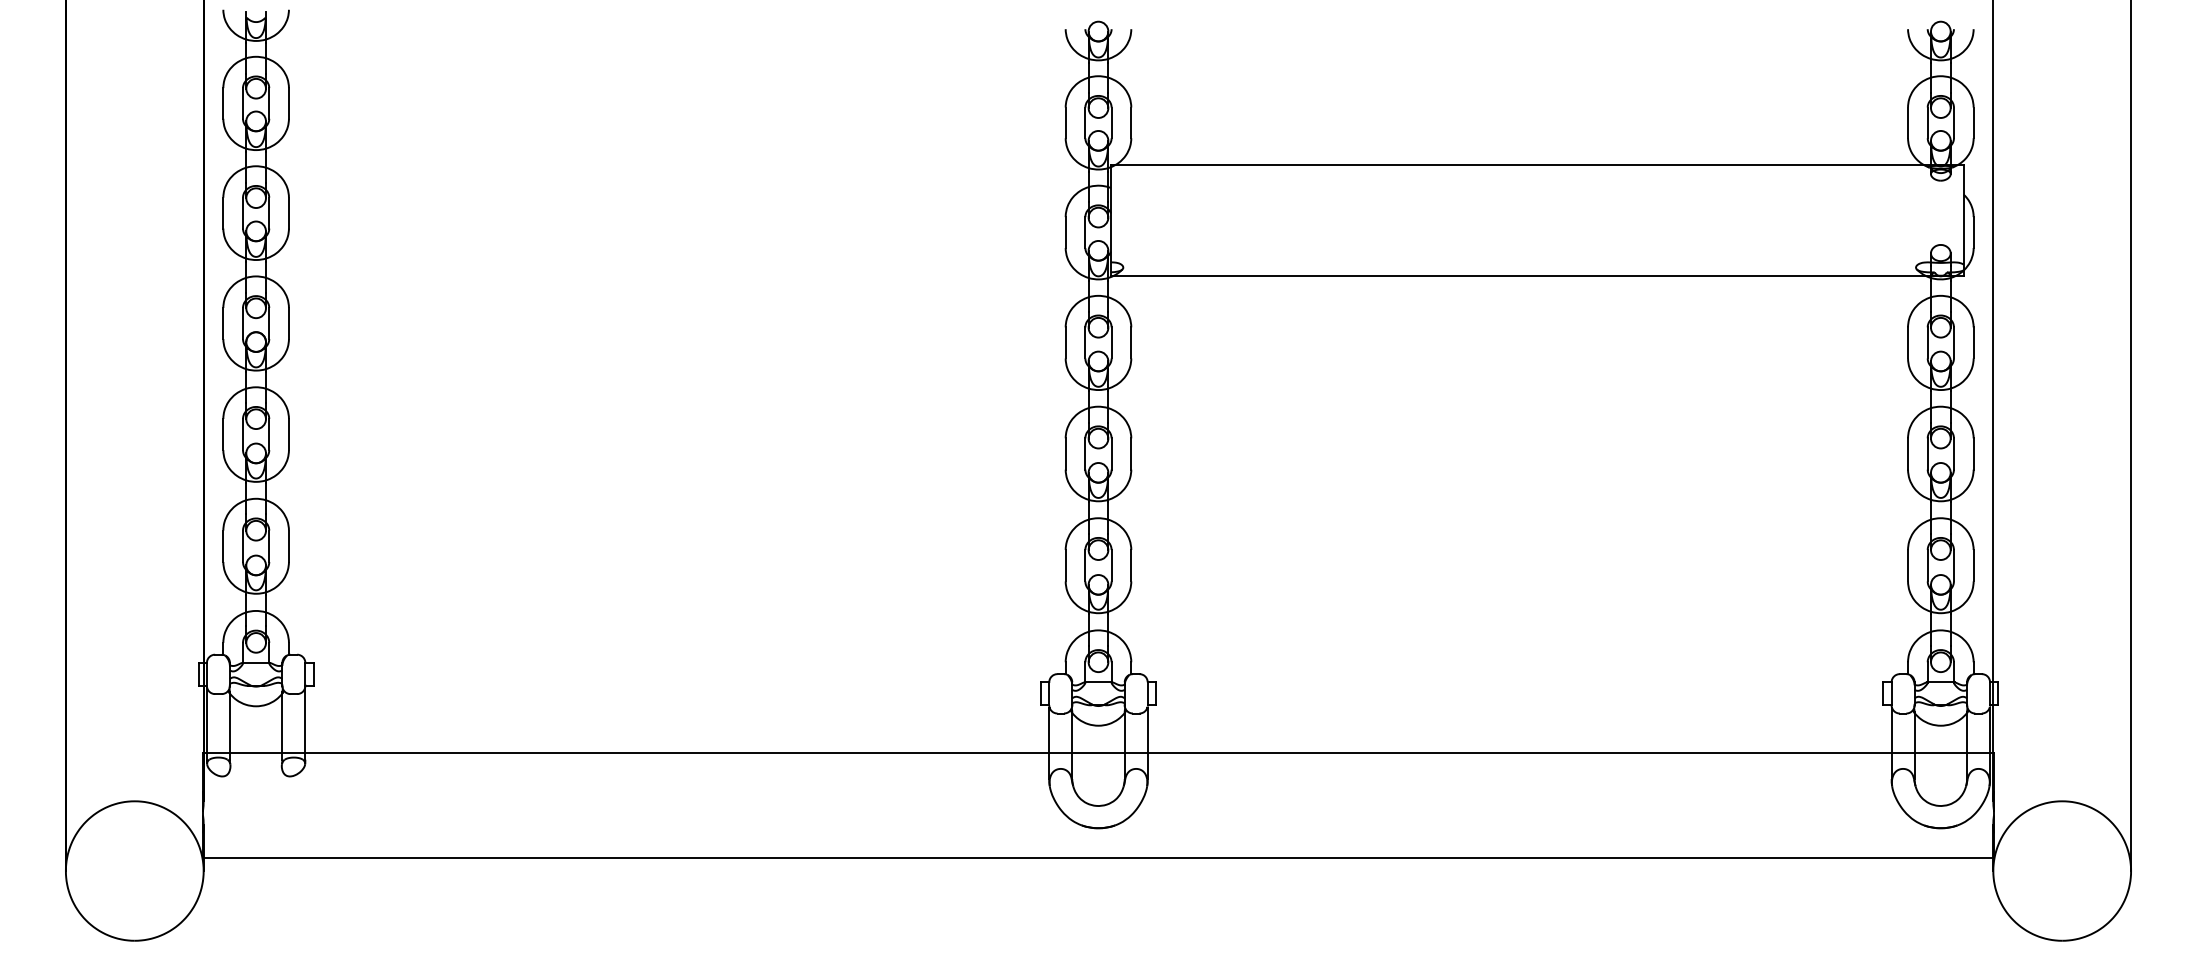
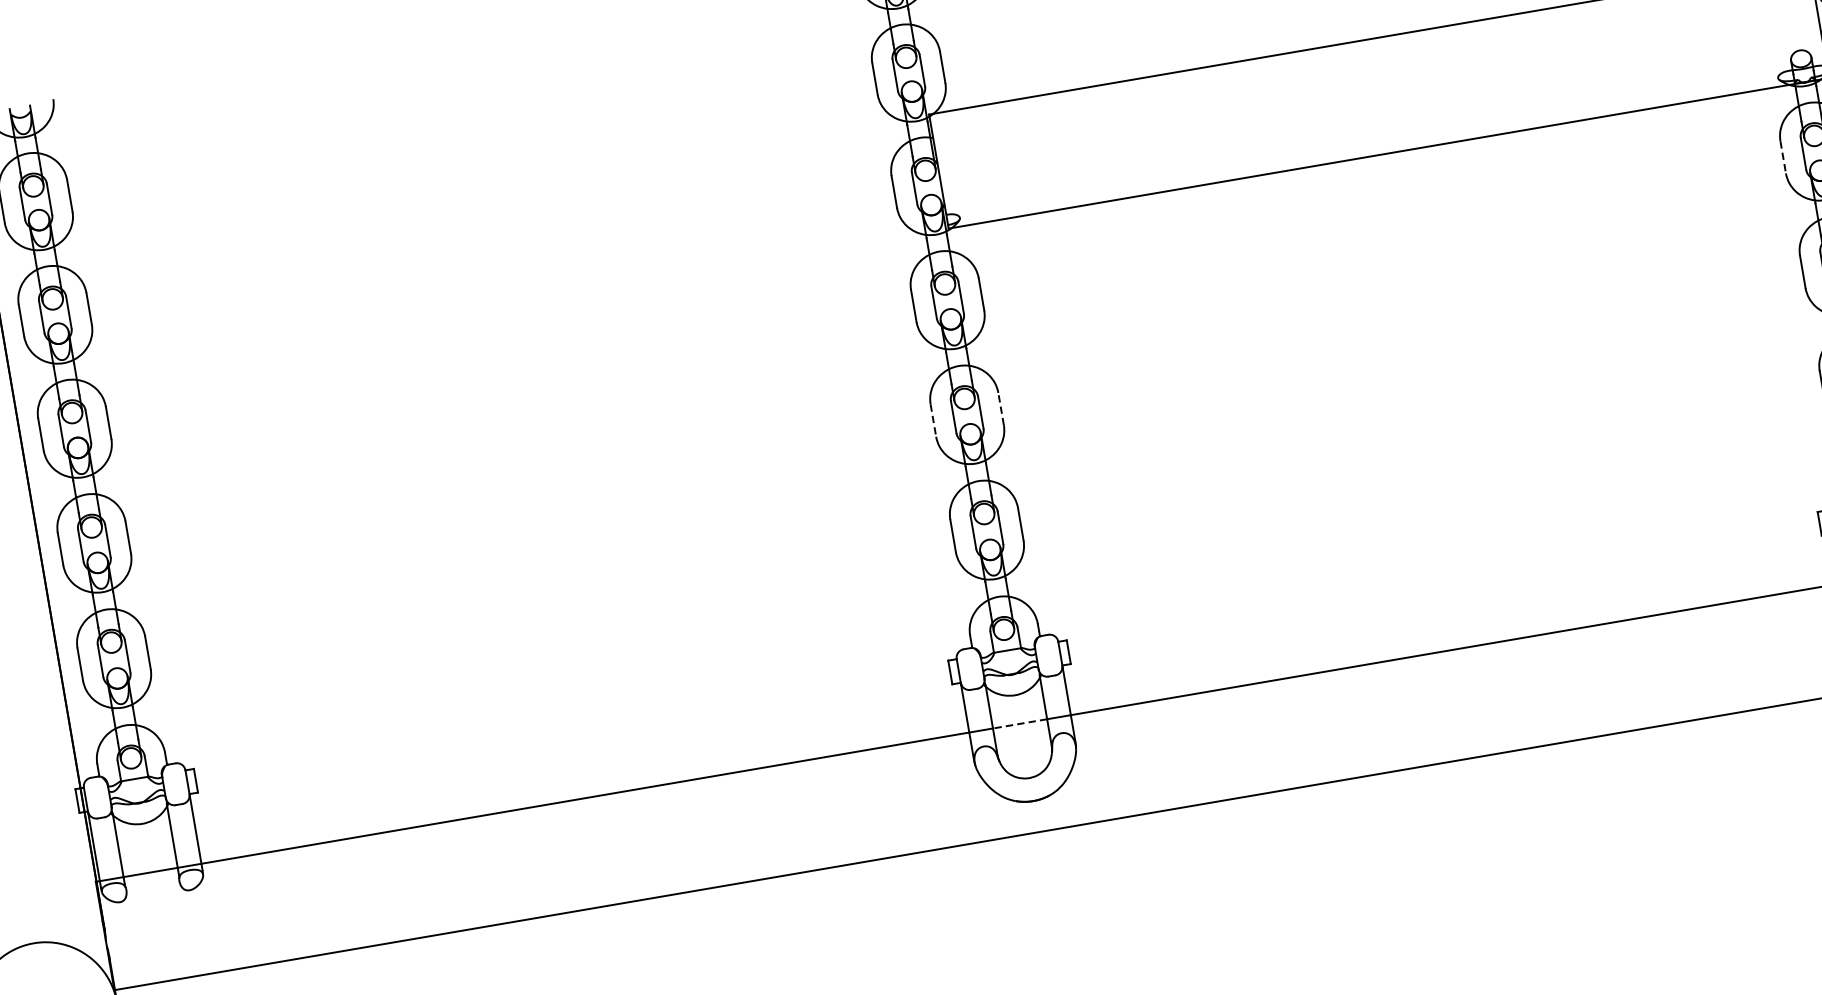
line: (1908, 342) -> (1783, 156), solid -> dashed
line: (1065, 454) -> (933, 421), solid -> dashed
line: (1131, 454) -> (1001, 409), solid -> dashed
line: (1098, 753) -> (1020, 723), solid -> dashed

